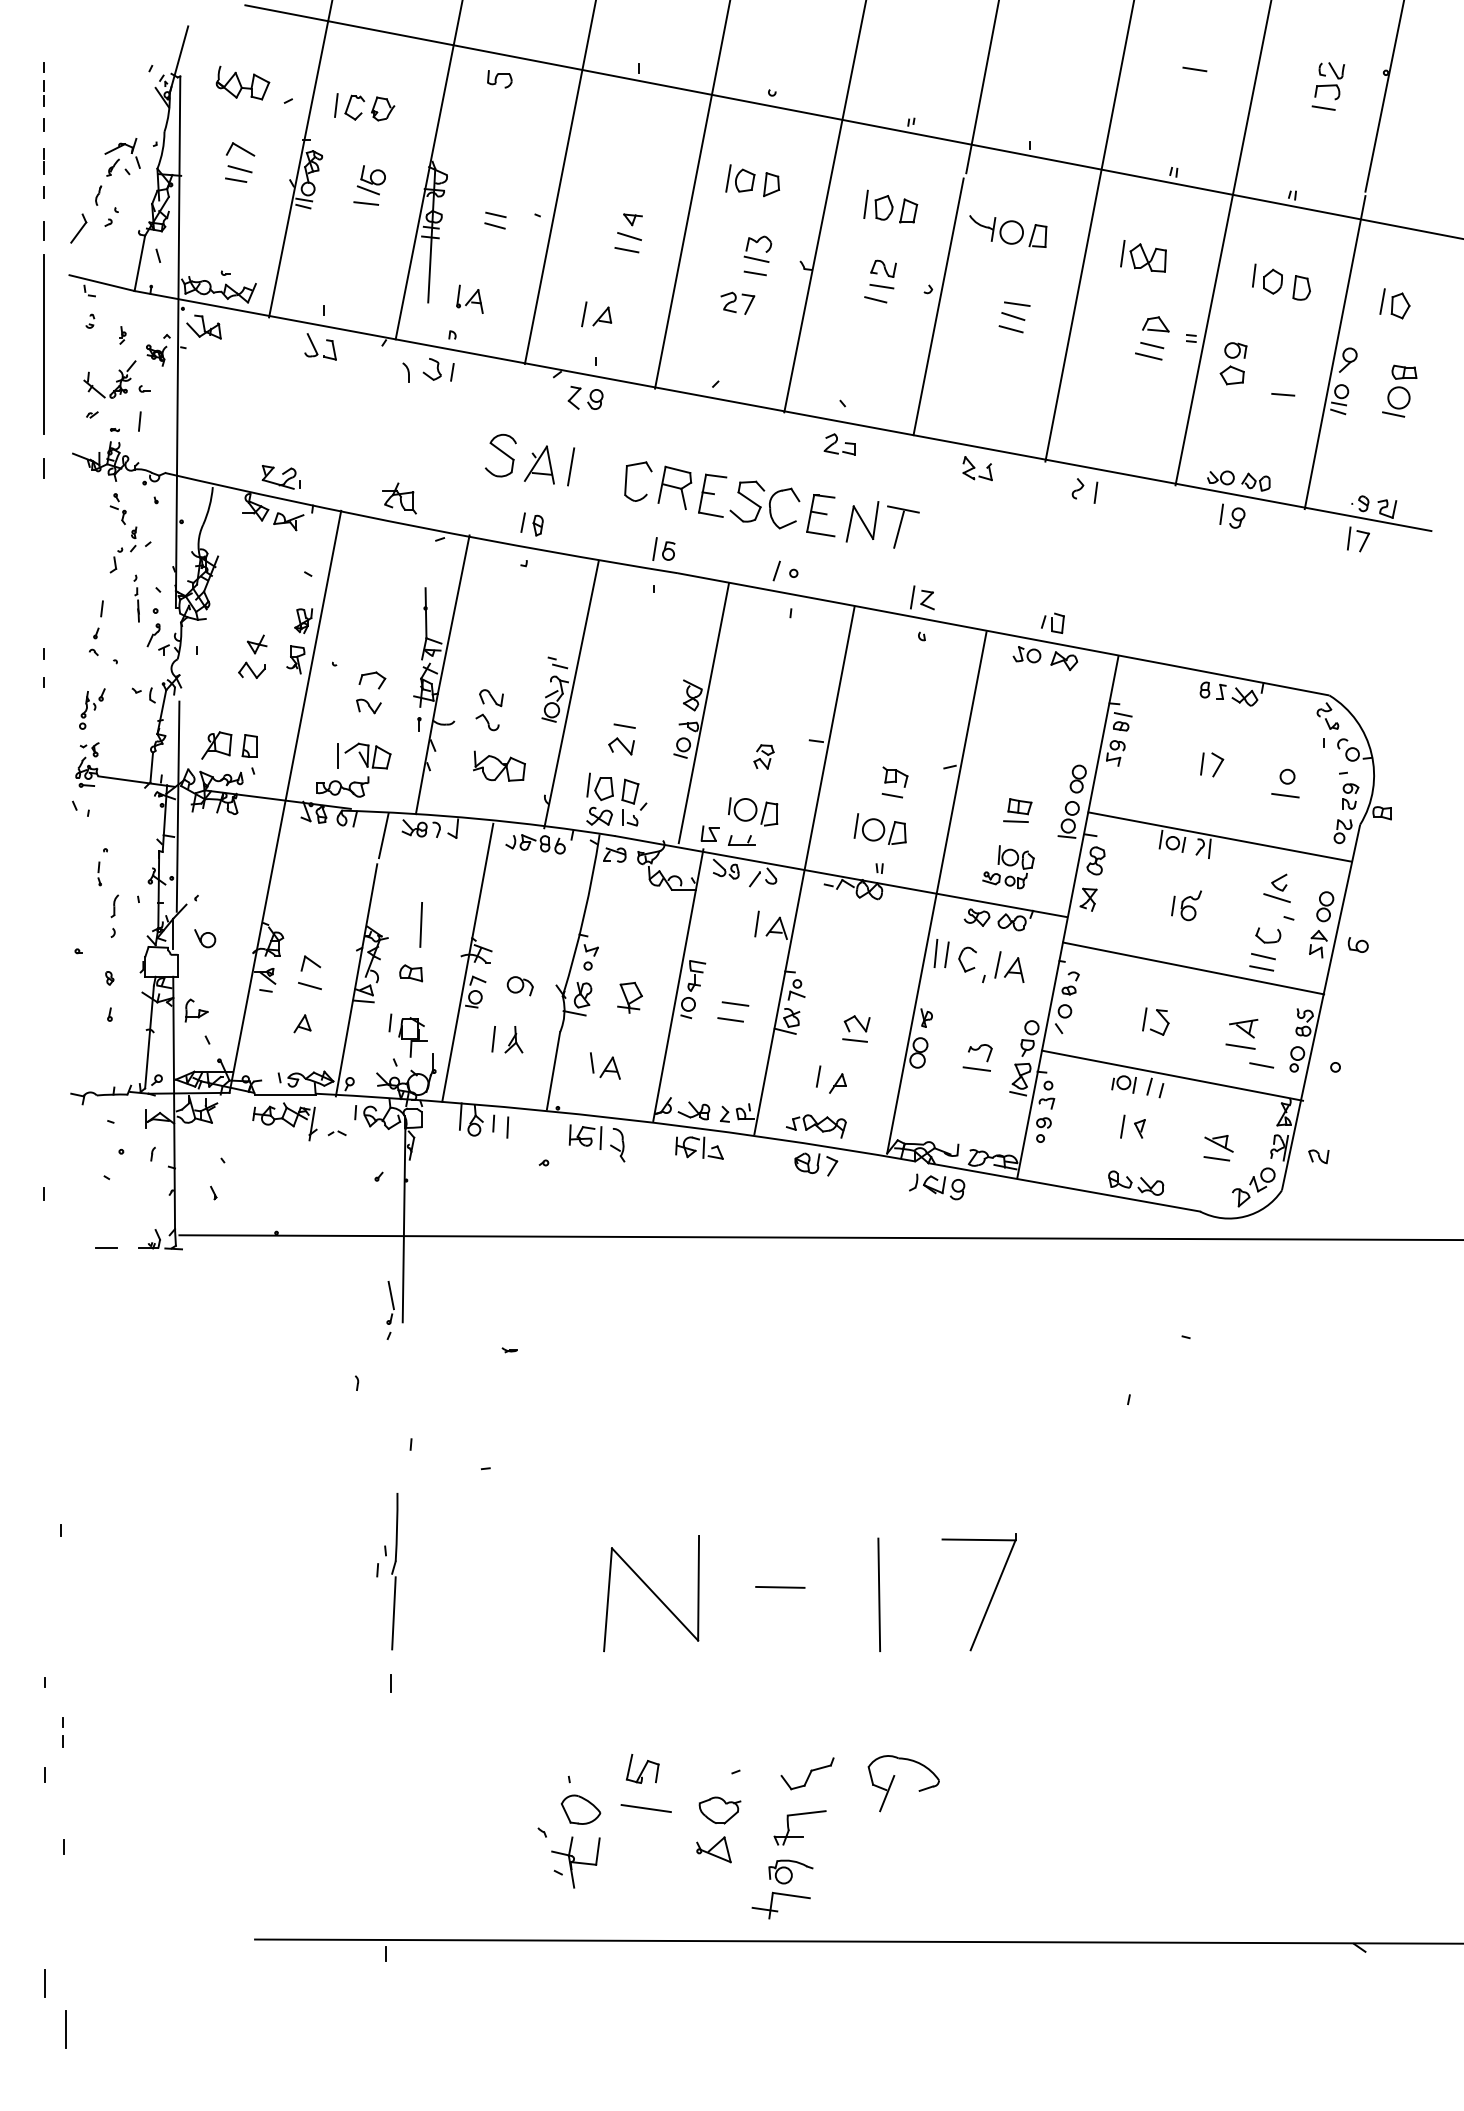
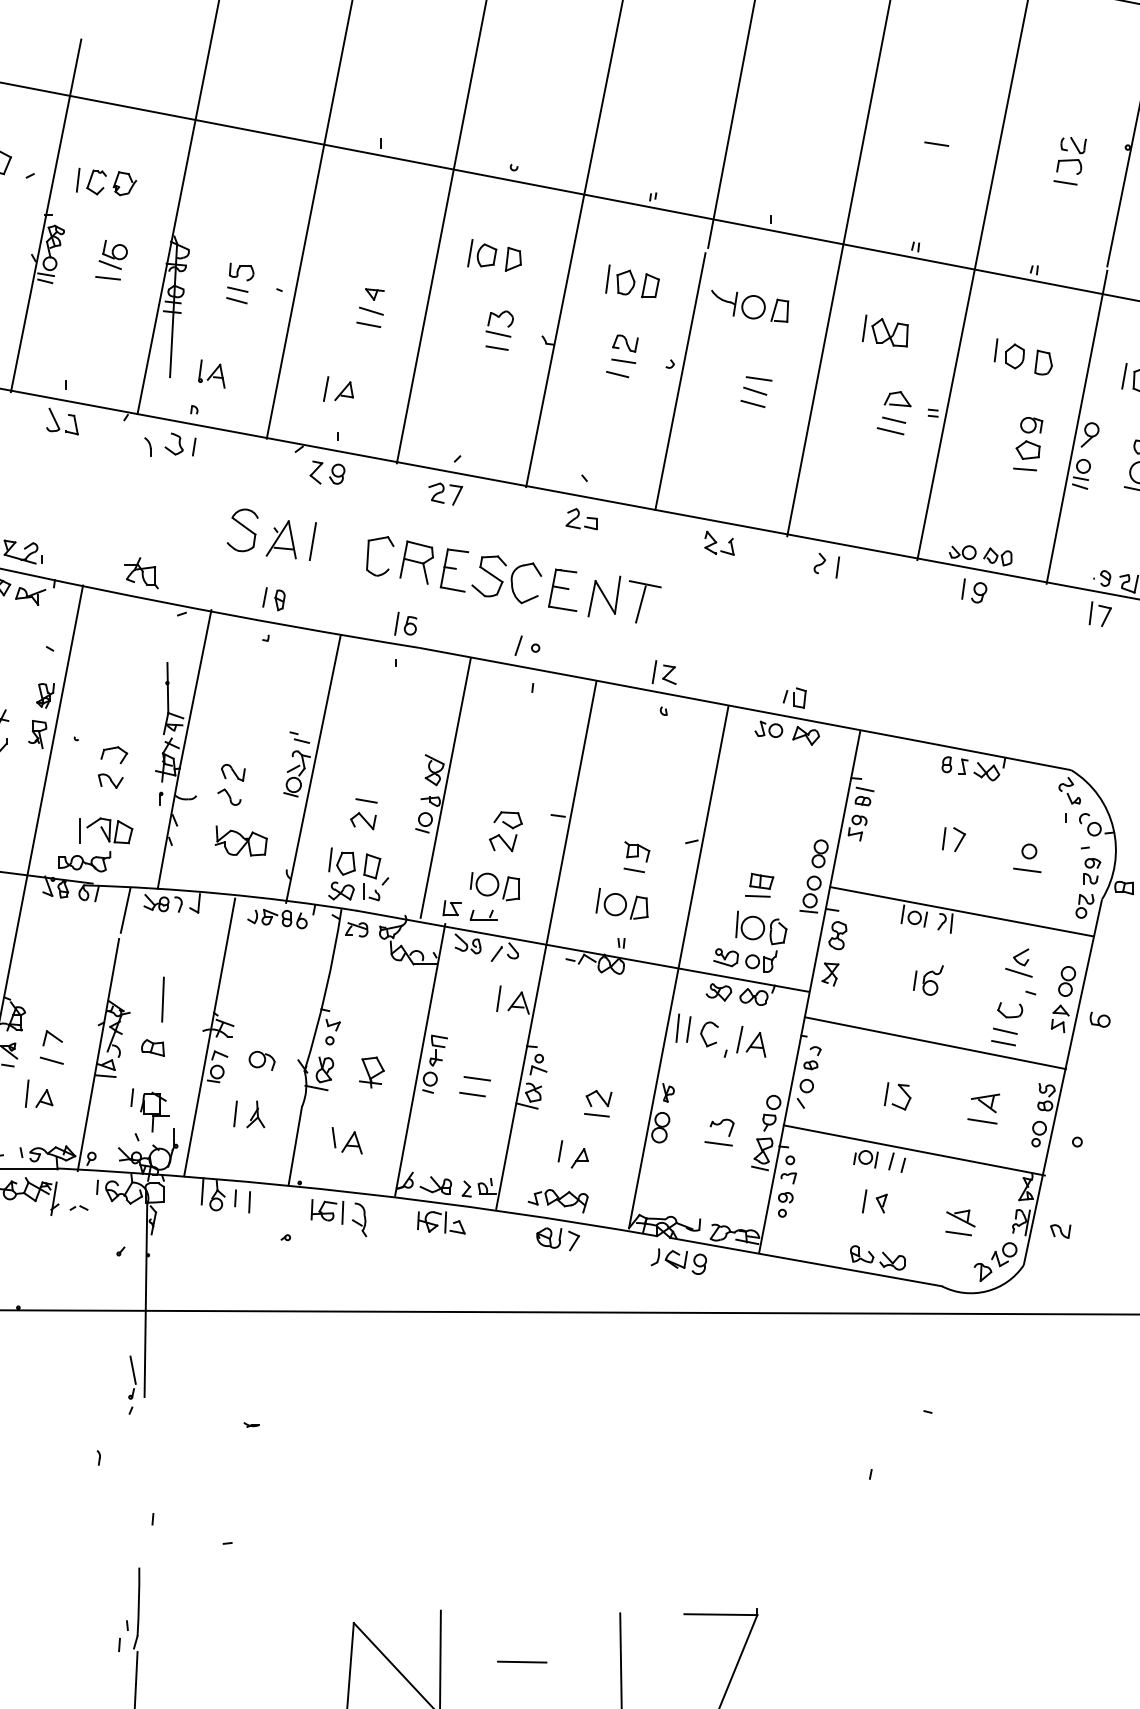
part: (499, 79) -> (241, 272), moved
part: (737, 302) -> (445, 493), moved
part: (1233, 363) -> (1029, 438), moved
part: (763, 756) -> (505, 831), size x1.67
part: (1008, 867) -> (750, 942), size x1.43
line: (285, 1018) -> (27, 1093), added
line: (1261, 1065) -> (1003, 1140), removed

